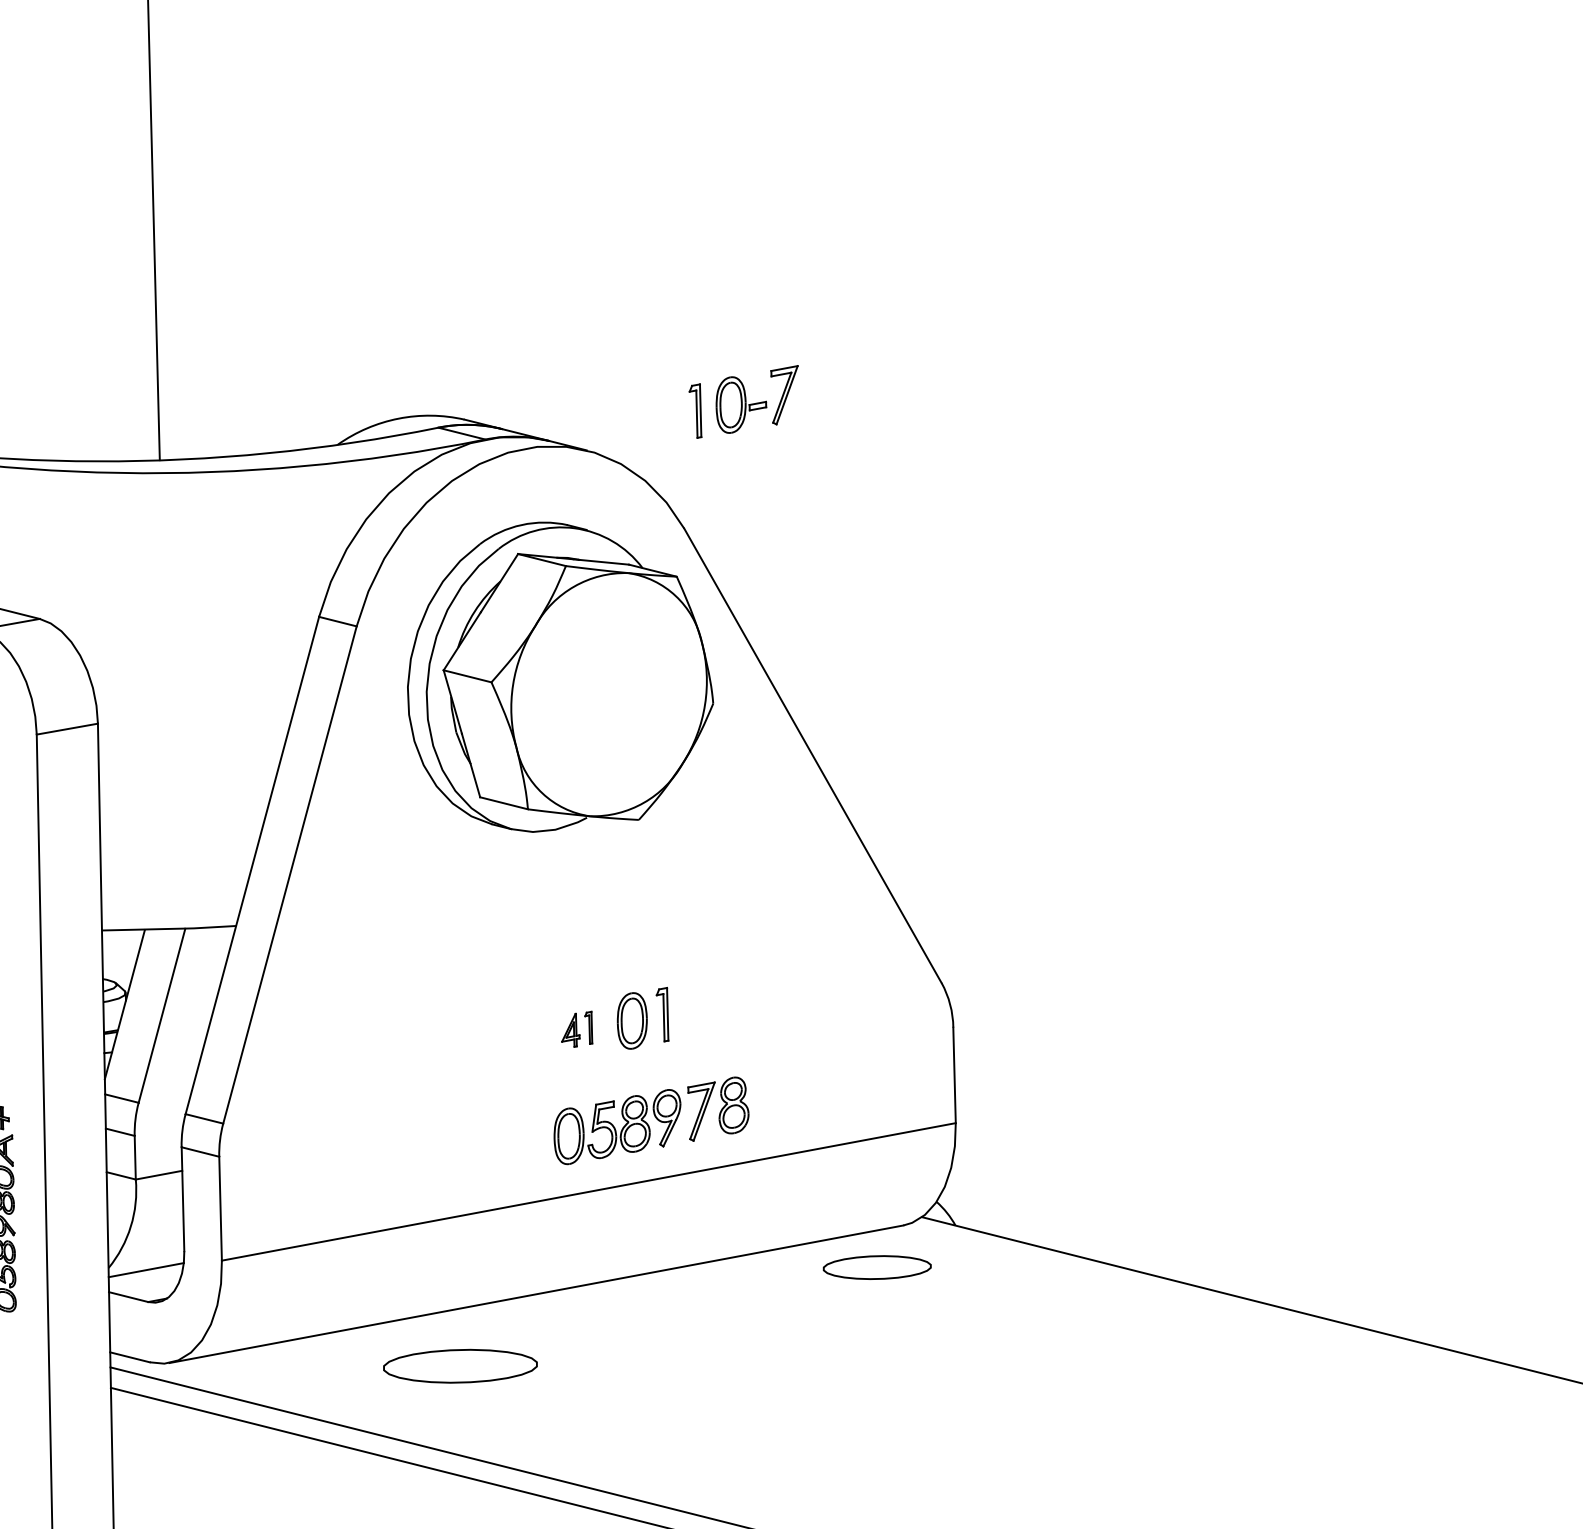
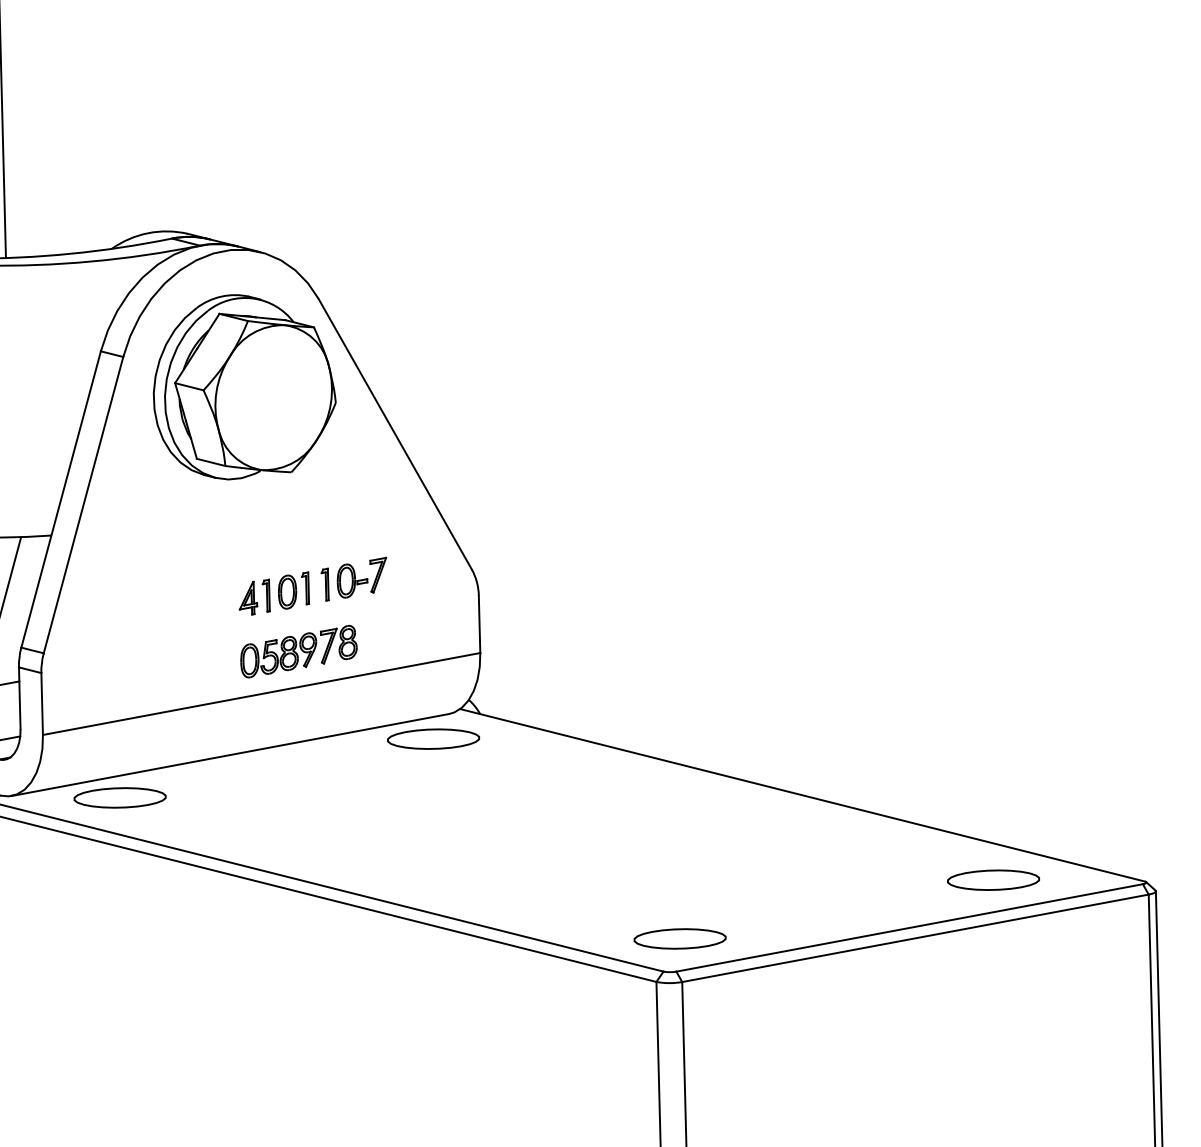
part: (742, 400) -> (353, 578), moved
part: (576, 1028) -> (254, 596), size x1.67
part: (877, 1266) -> (433, 738), size x1.43
part: (459, 1365) -> (119, 797), moved

